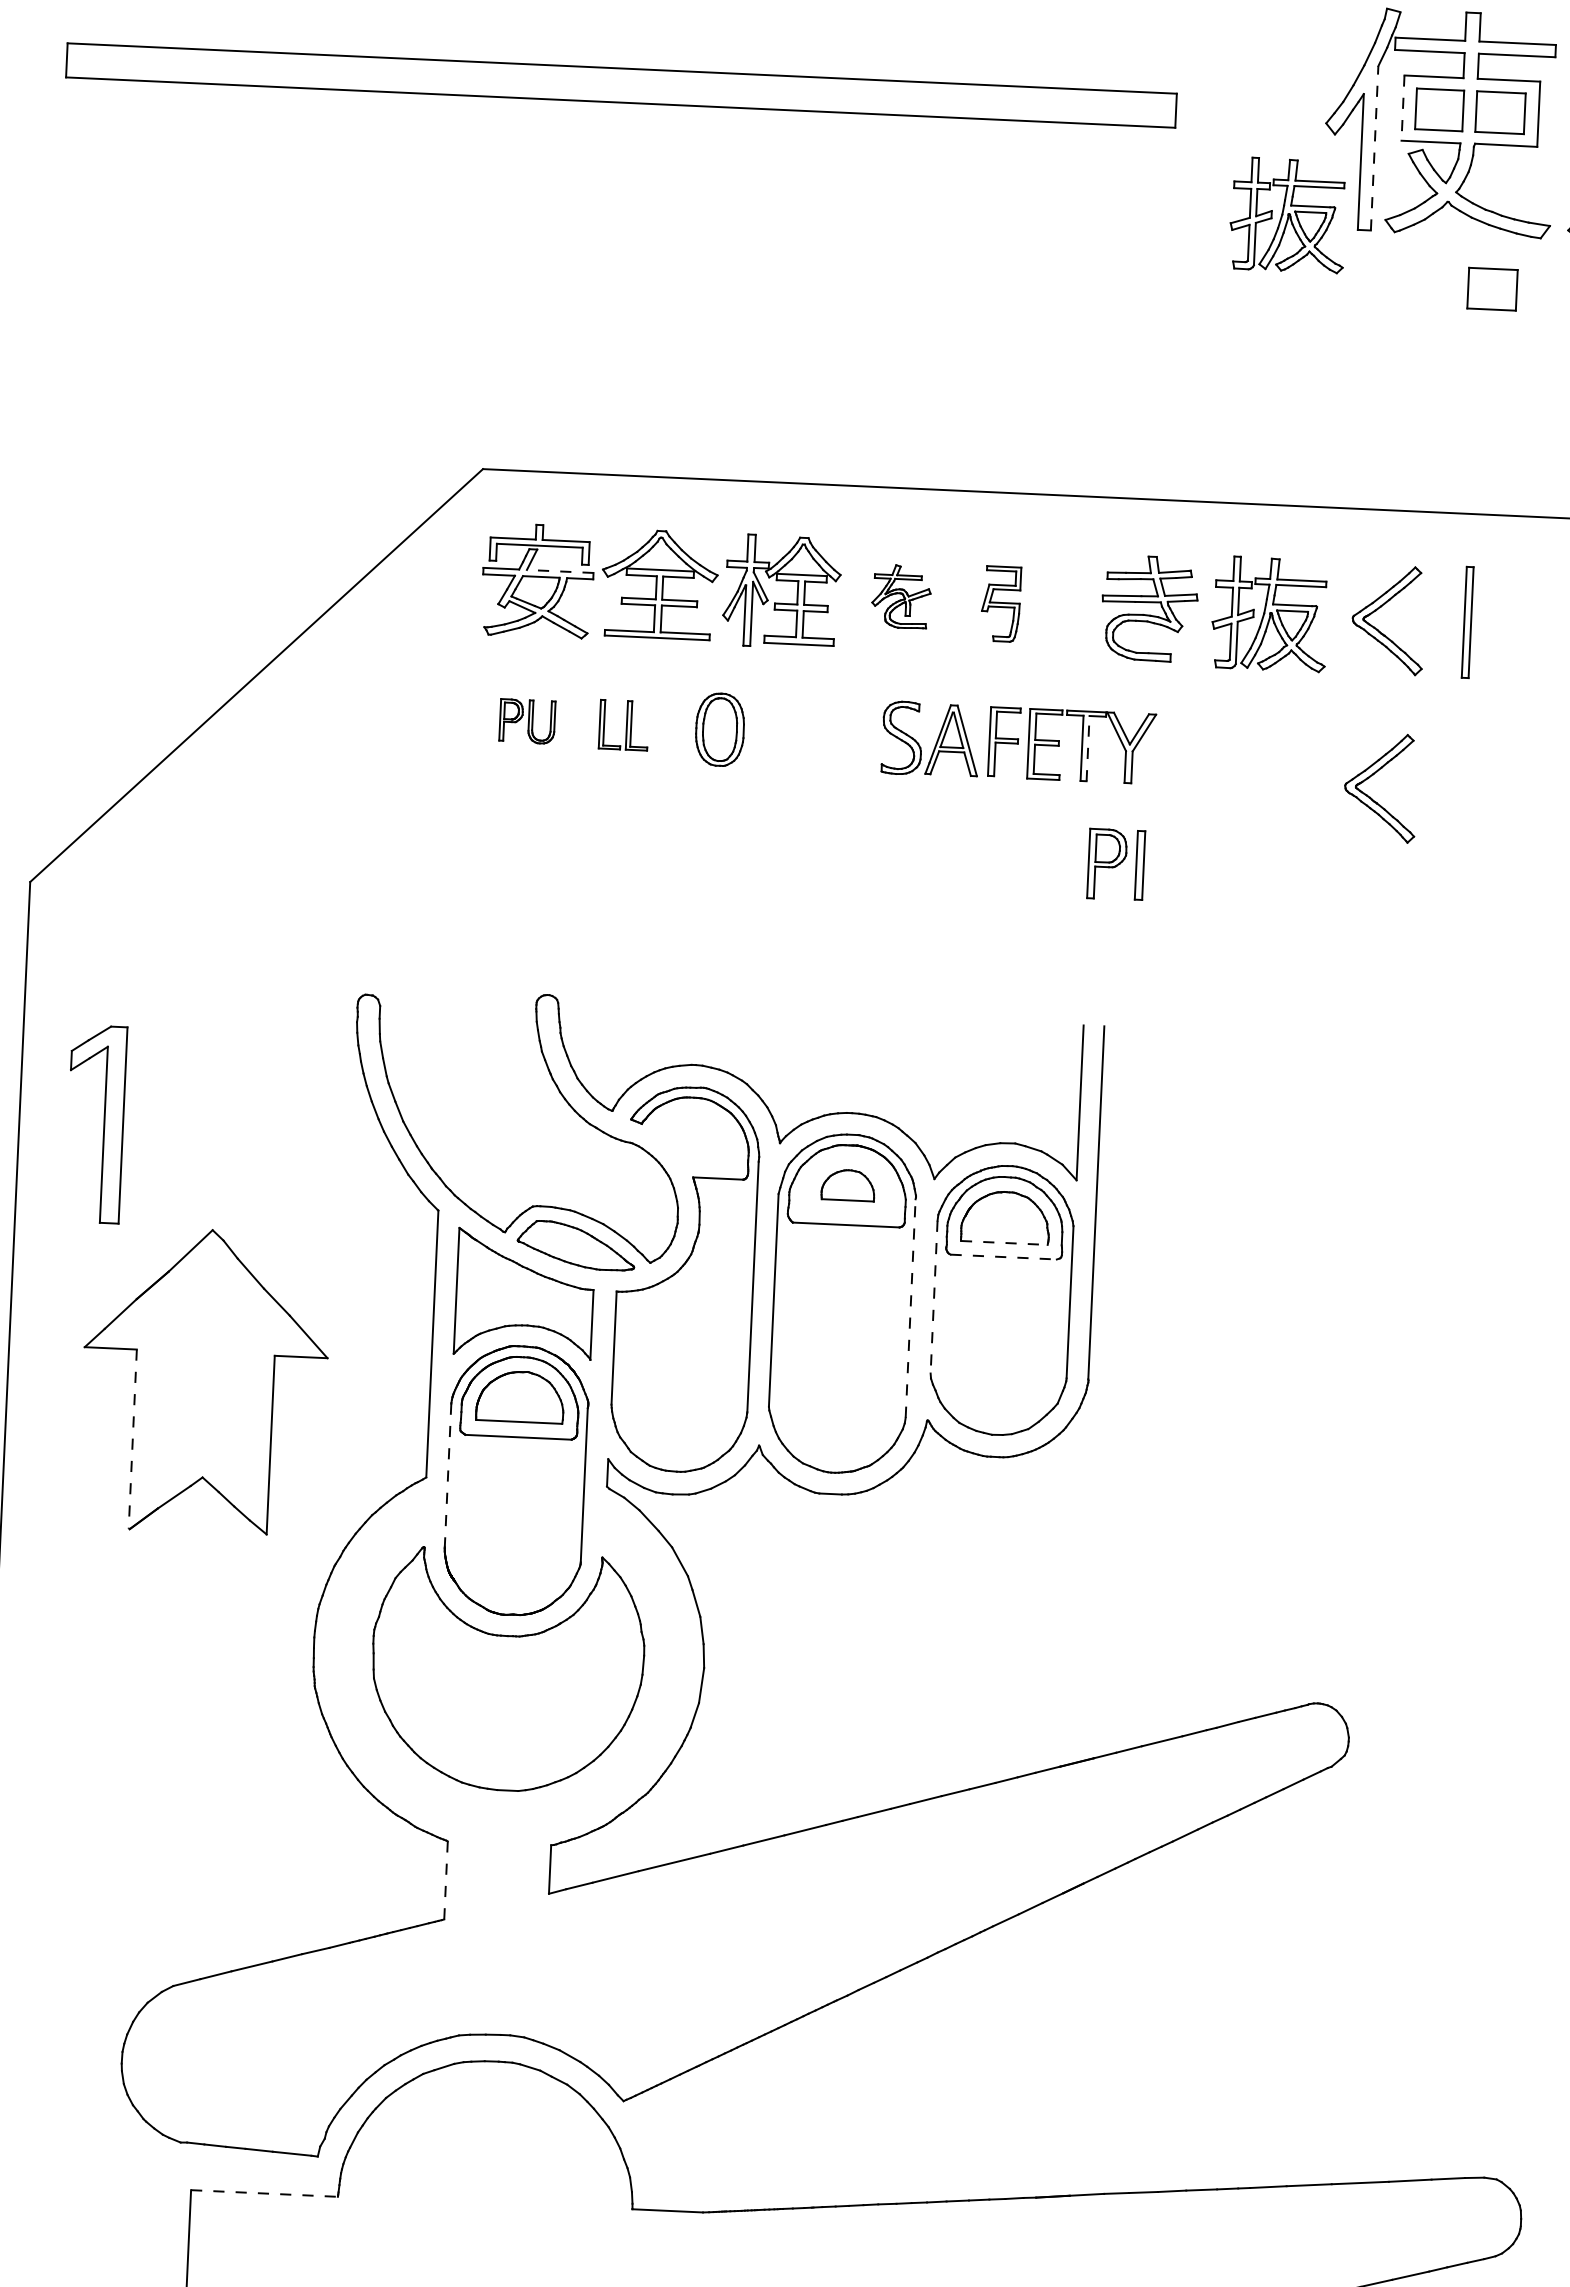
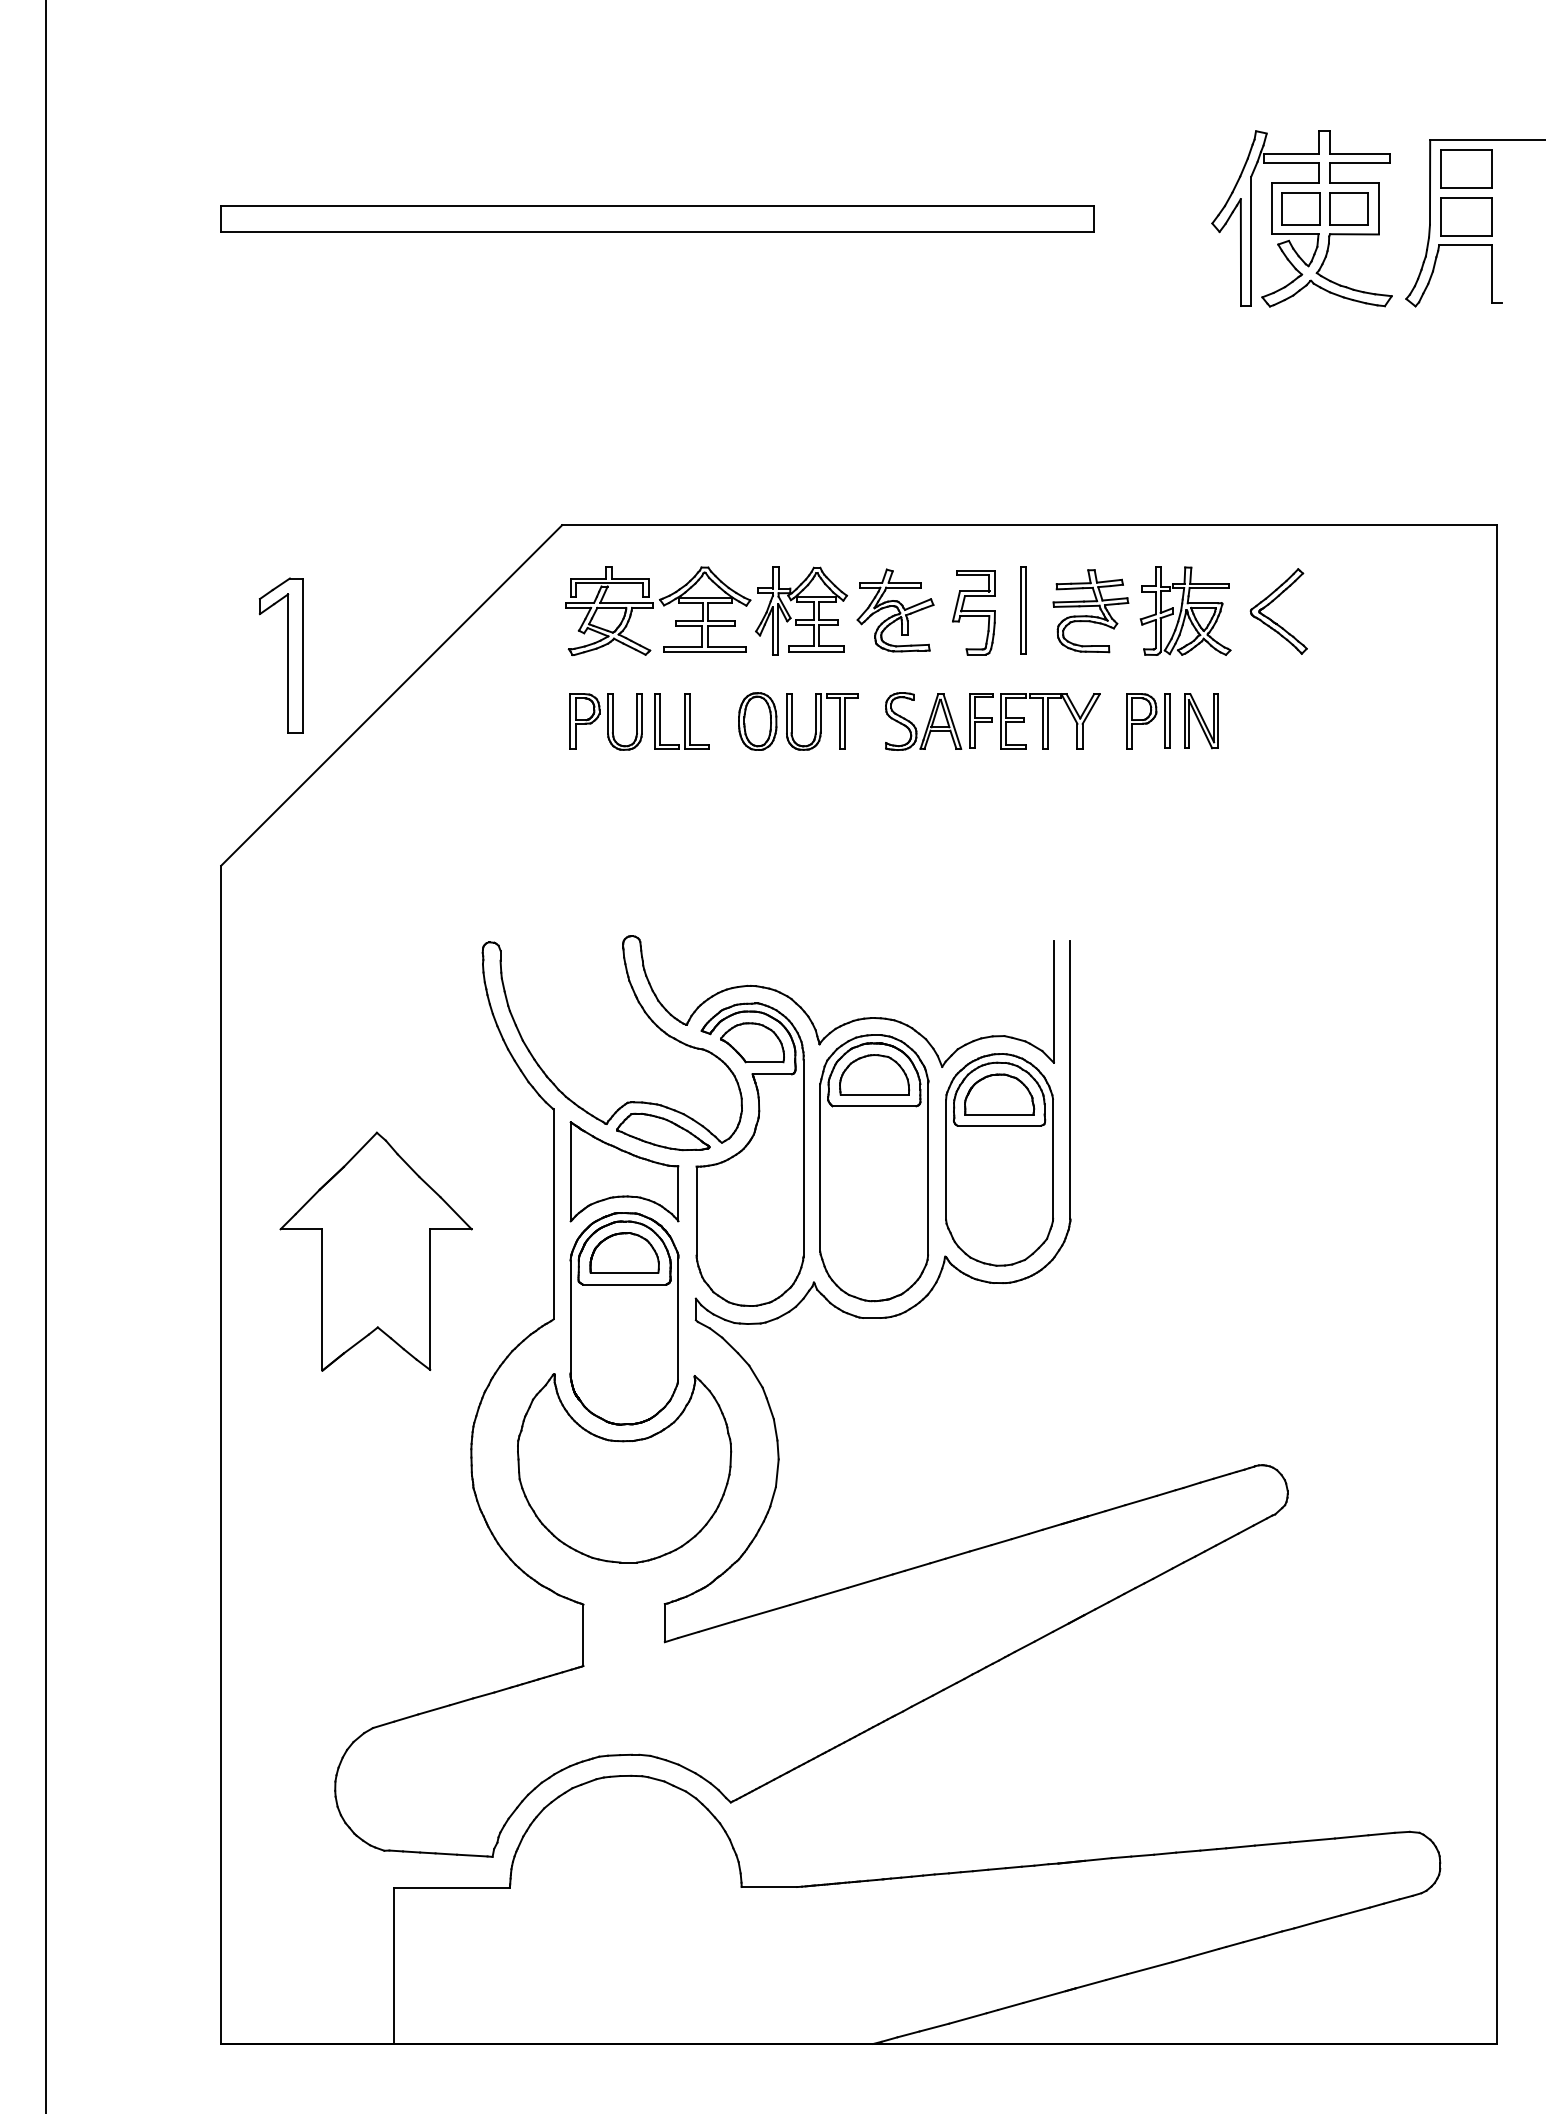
line: (1403, 107) -> (1272, 208), dashed -> solid
line: (1374, 148) -> (1251, 241), dashed -> solid
part: (1287, 214) -> (1185, 296), removed
part: (1492, 288) -> (1348, 347), removed
line: (560, 570) -> (626, 602), dashed -> solid
part: (901, 596) -> (895, 610), size x1.67
part: (1000, 603) -> (973, 612), size x1.43
part: (1467, 622) -> (1023, 610), moved
part: (526, 720) -> (605, 721), size x1.67
part: (623, 725) -> (681, 721), size x1.43
part: (802, 733) -> (822, 721), added
line: (1088, 748) -> (1047, 723), dashed -> solid
part: (1283, 755) -> (1201, 721), added
part: (1373, 798) -> (1273, 752), removed
part: (1115, 864) -> (1148, 721), moved
part: (103, 1124) -> (287, 655), moved
part: (694, 1137) -> (752, 1042), added
part: (848, 1184) -> (874, 1074), size x1.67
line: (1004, 1242) -> (999, 1114), dashed -> solid
line: (1003, 1256) -> (999, 1125), dashed -> solid
line: (934, 1298) -> (946, 1160), dashed -> solid
line: (911, 1308) -> (928, 1169), dashed -> solid
line: (132, 1438) -> (321, 1299), dashed -> solid
line: (447, 1475) -> (570, 1317), dashed -> solid
line: (446, 1880) -> (583, 1635), dashed -> solid
line: (265, 2193) -> (452, 1887), dashed -> solid

